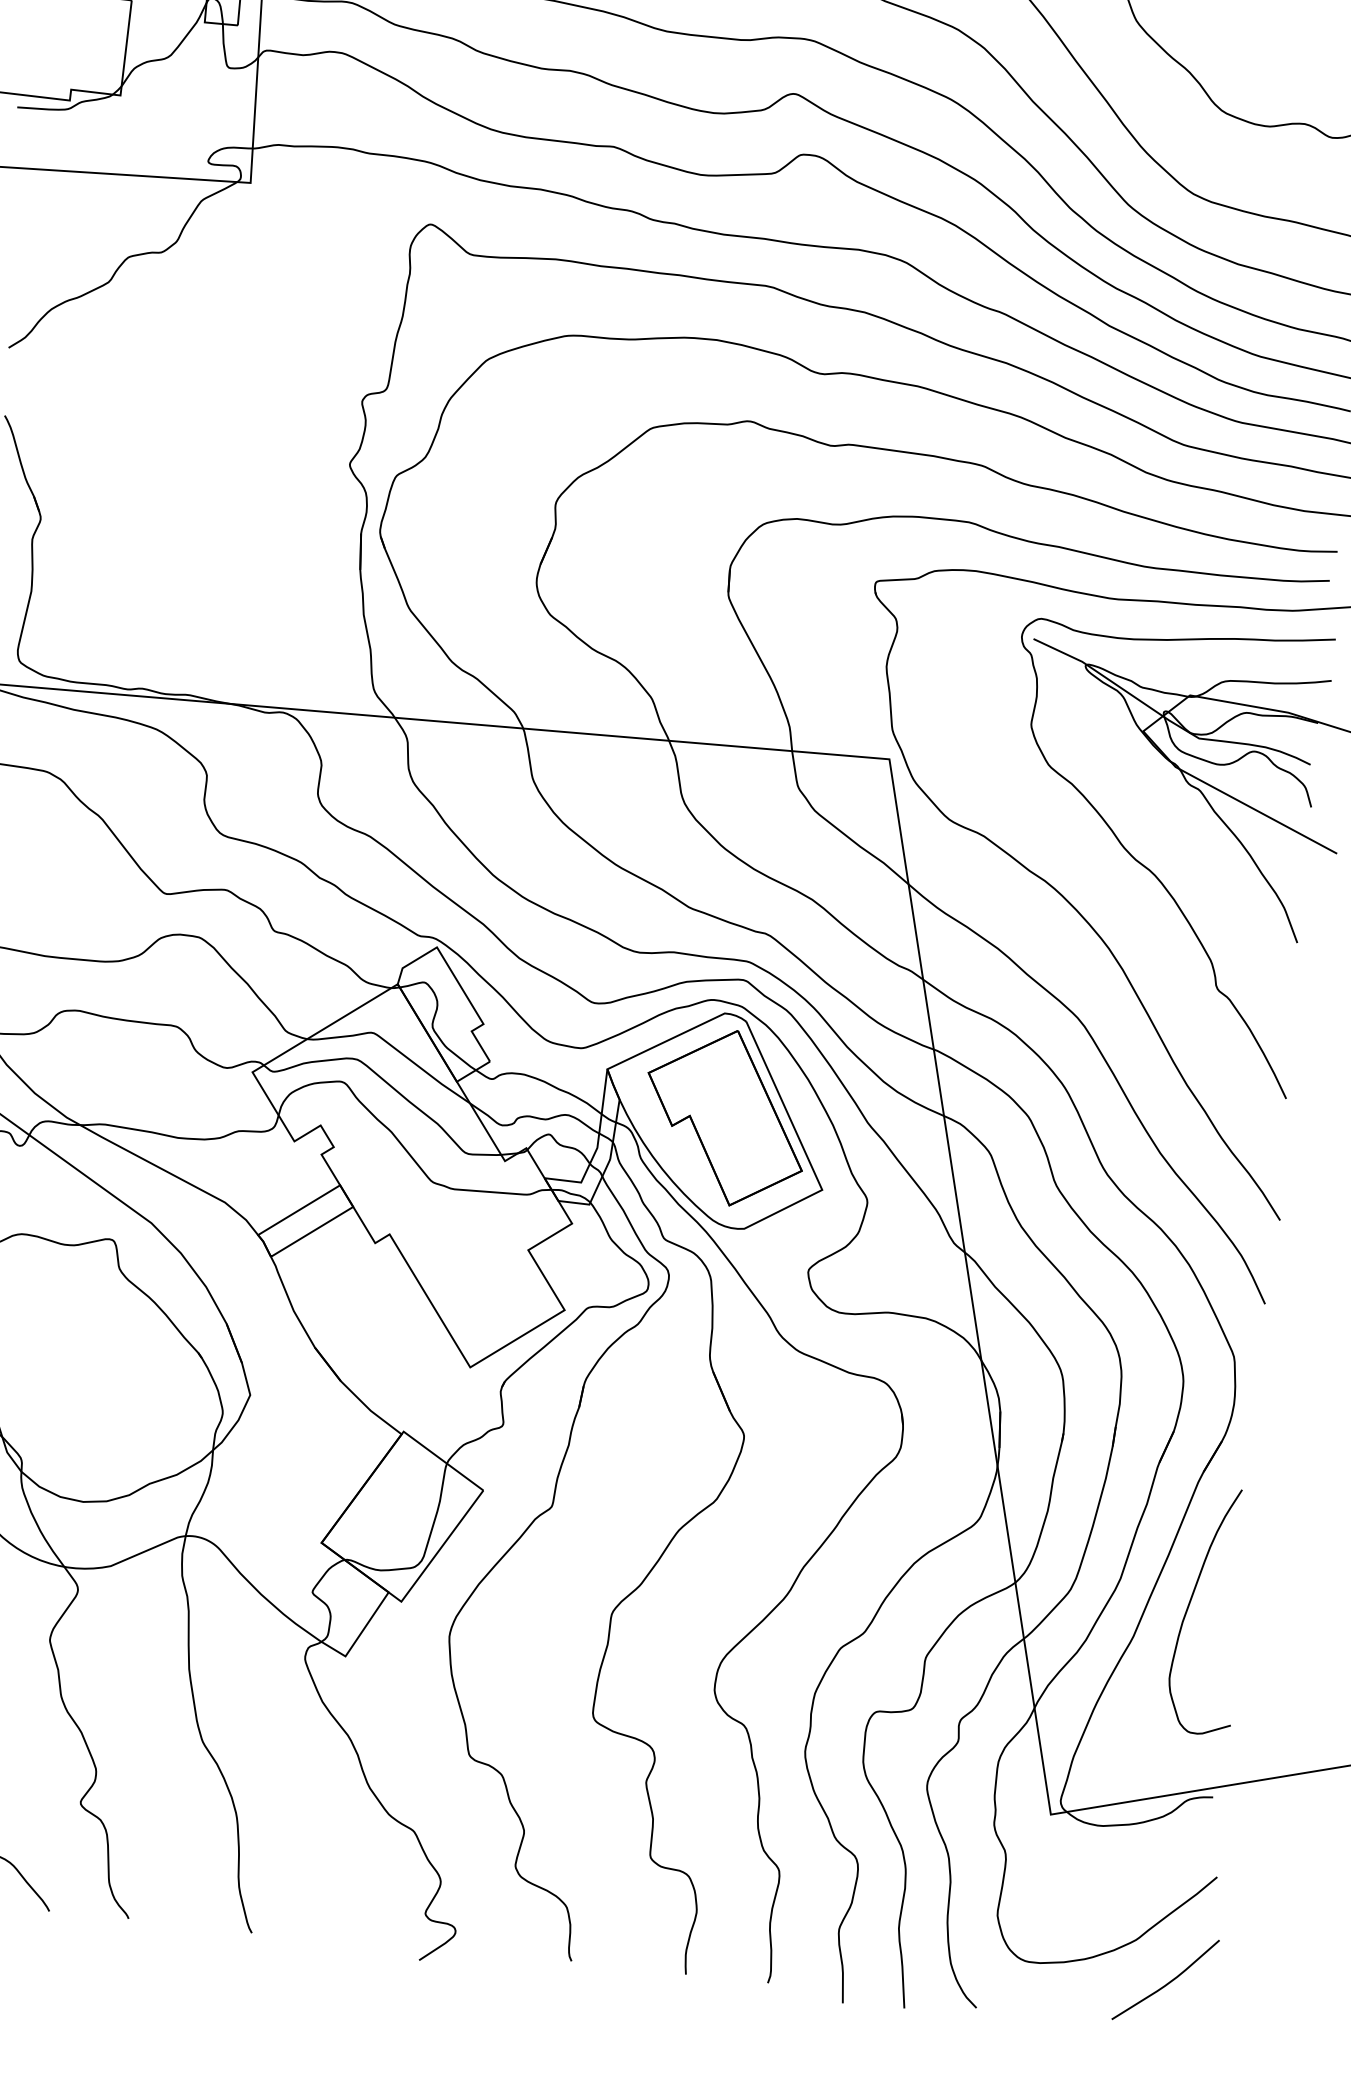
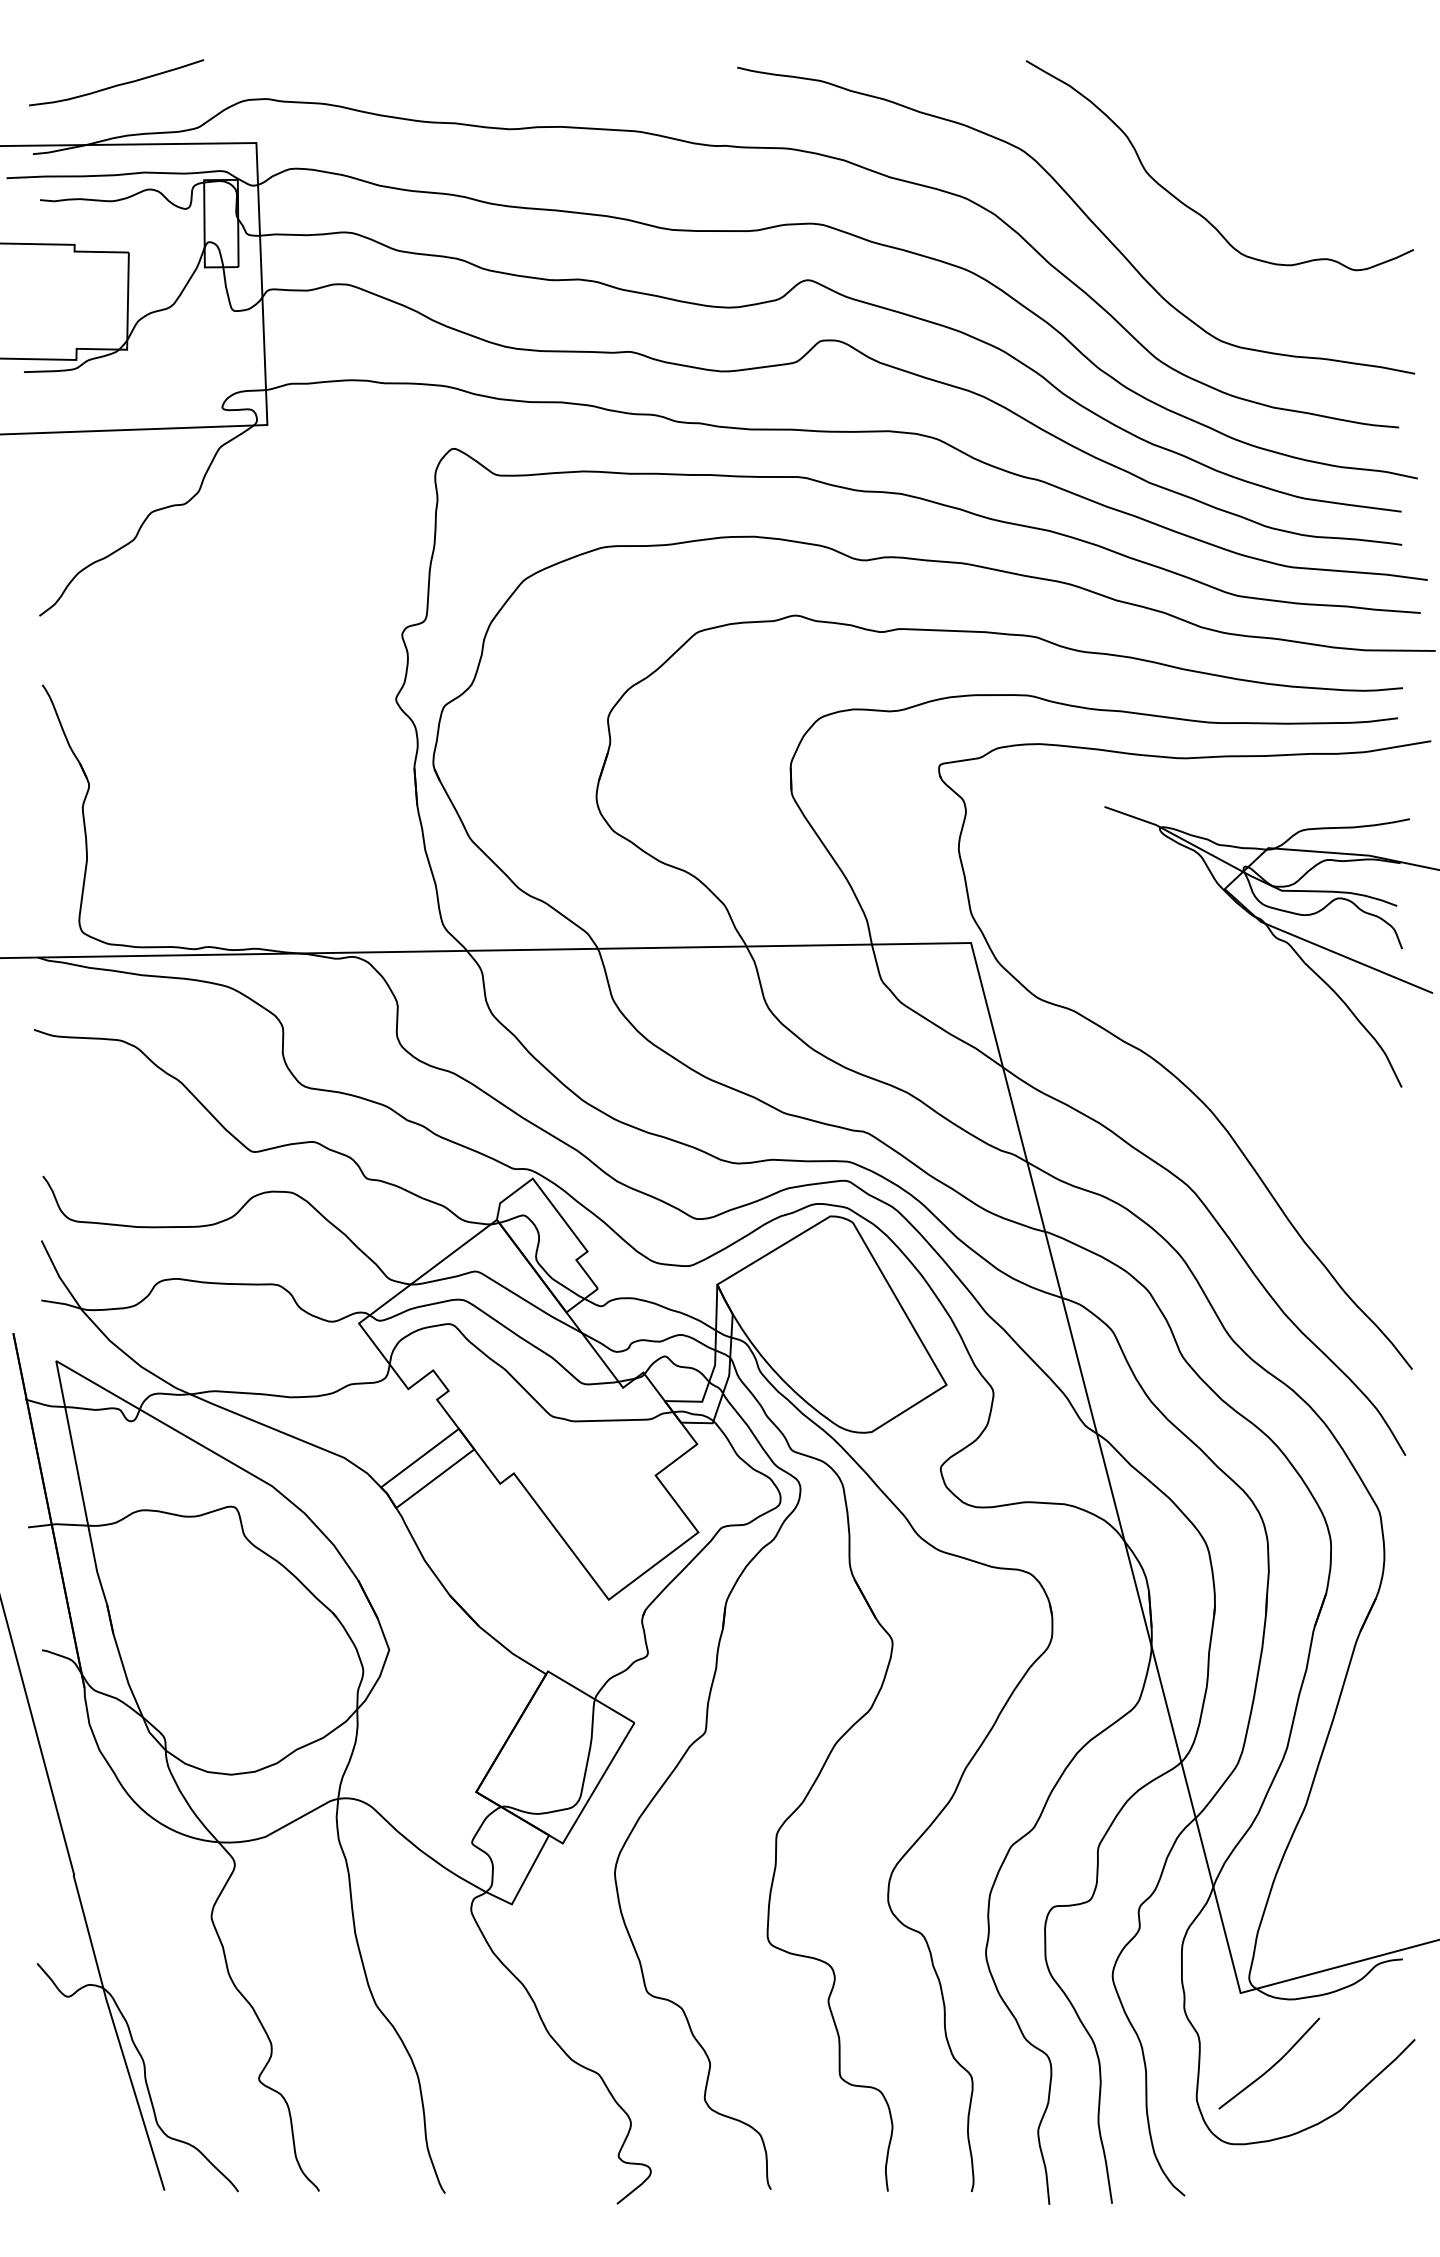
curve: (1148, 867) -> (1243, 1026), removed
part: (725, 1117) -> (841, 1321), removed
curve: (1190, 1604) -> (1360, 1766), removed
curve: (1168, 1982) -> (1272, 2065), moved

